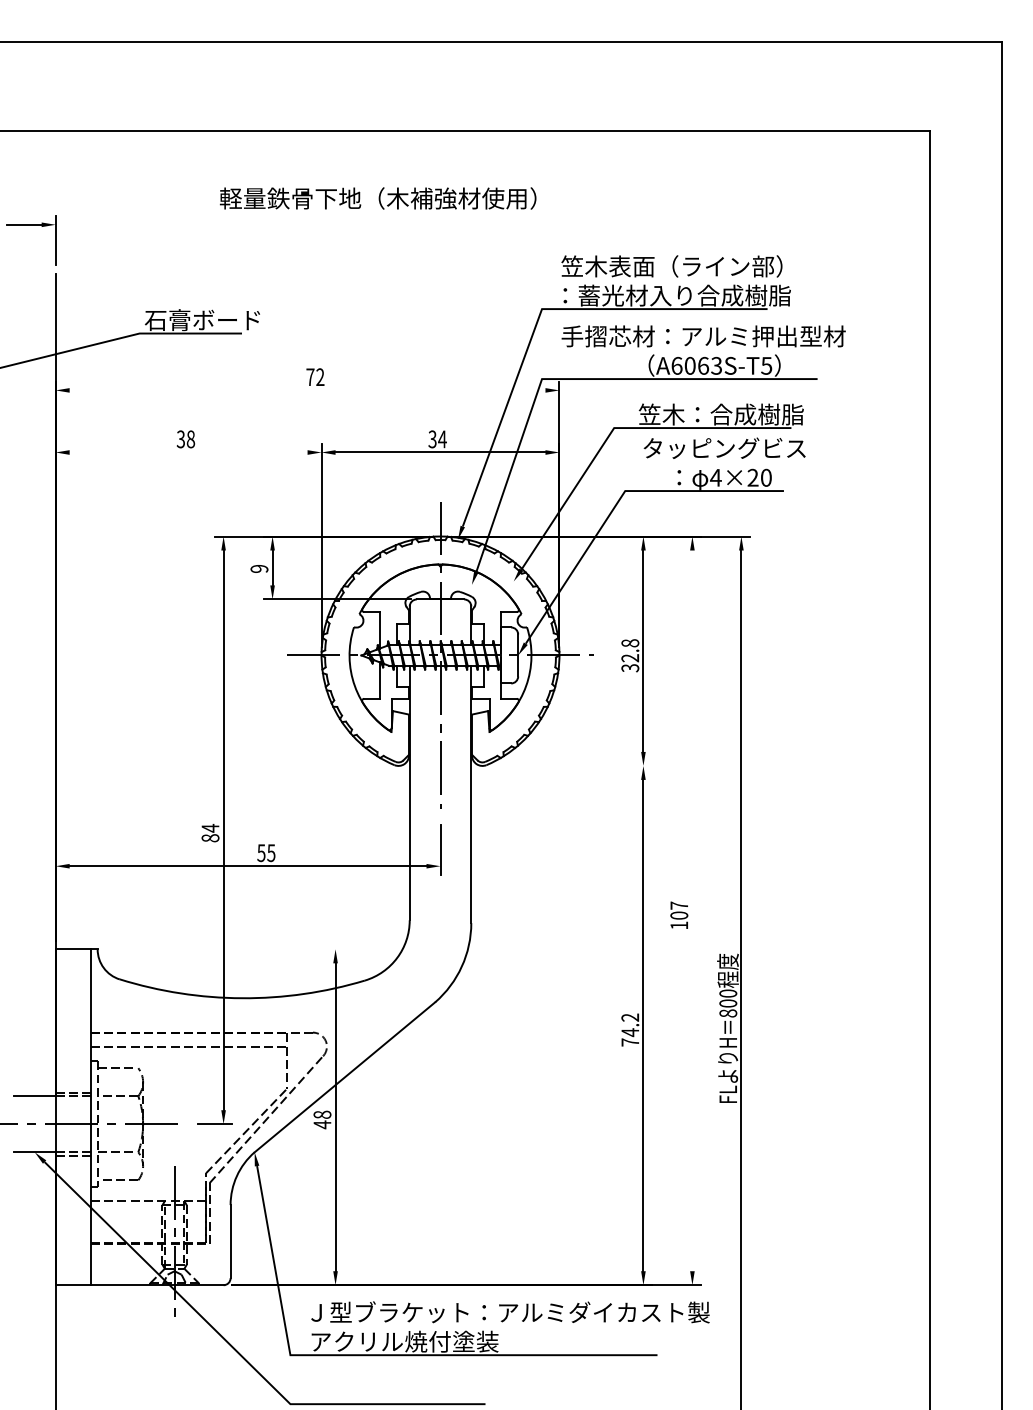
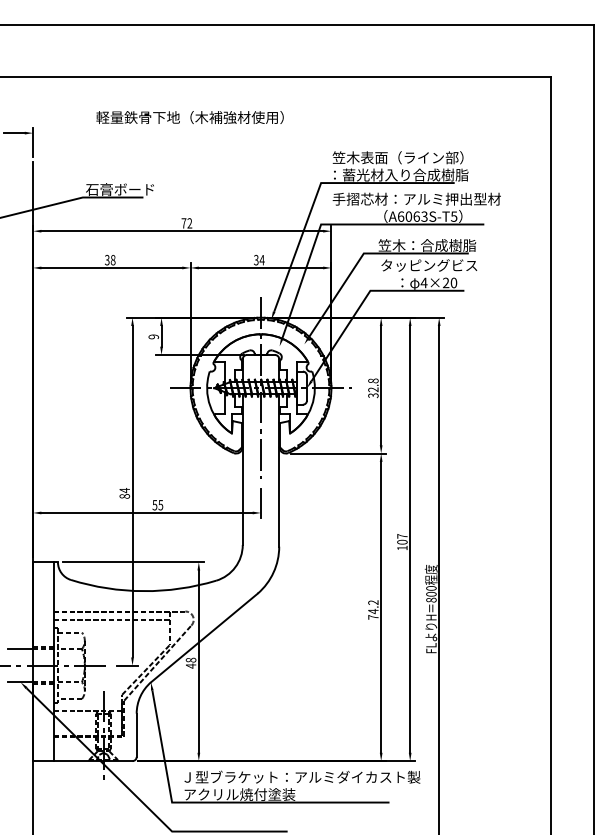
text: (377, 198) -> (189, 117), moved
line: (307, 390) -> (182, 231), added
line: (188, 451) -> (111, 267), added
line: (571, 765) -> (338, 453), added
line: (692, 911) -> (410, 539), added
line: (225, 949) -> (133, 562), added

